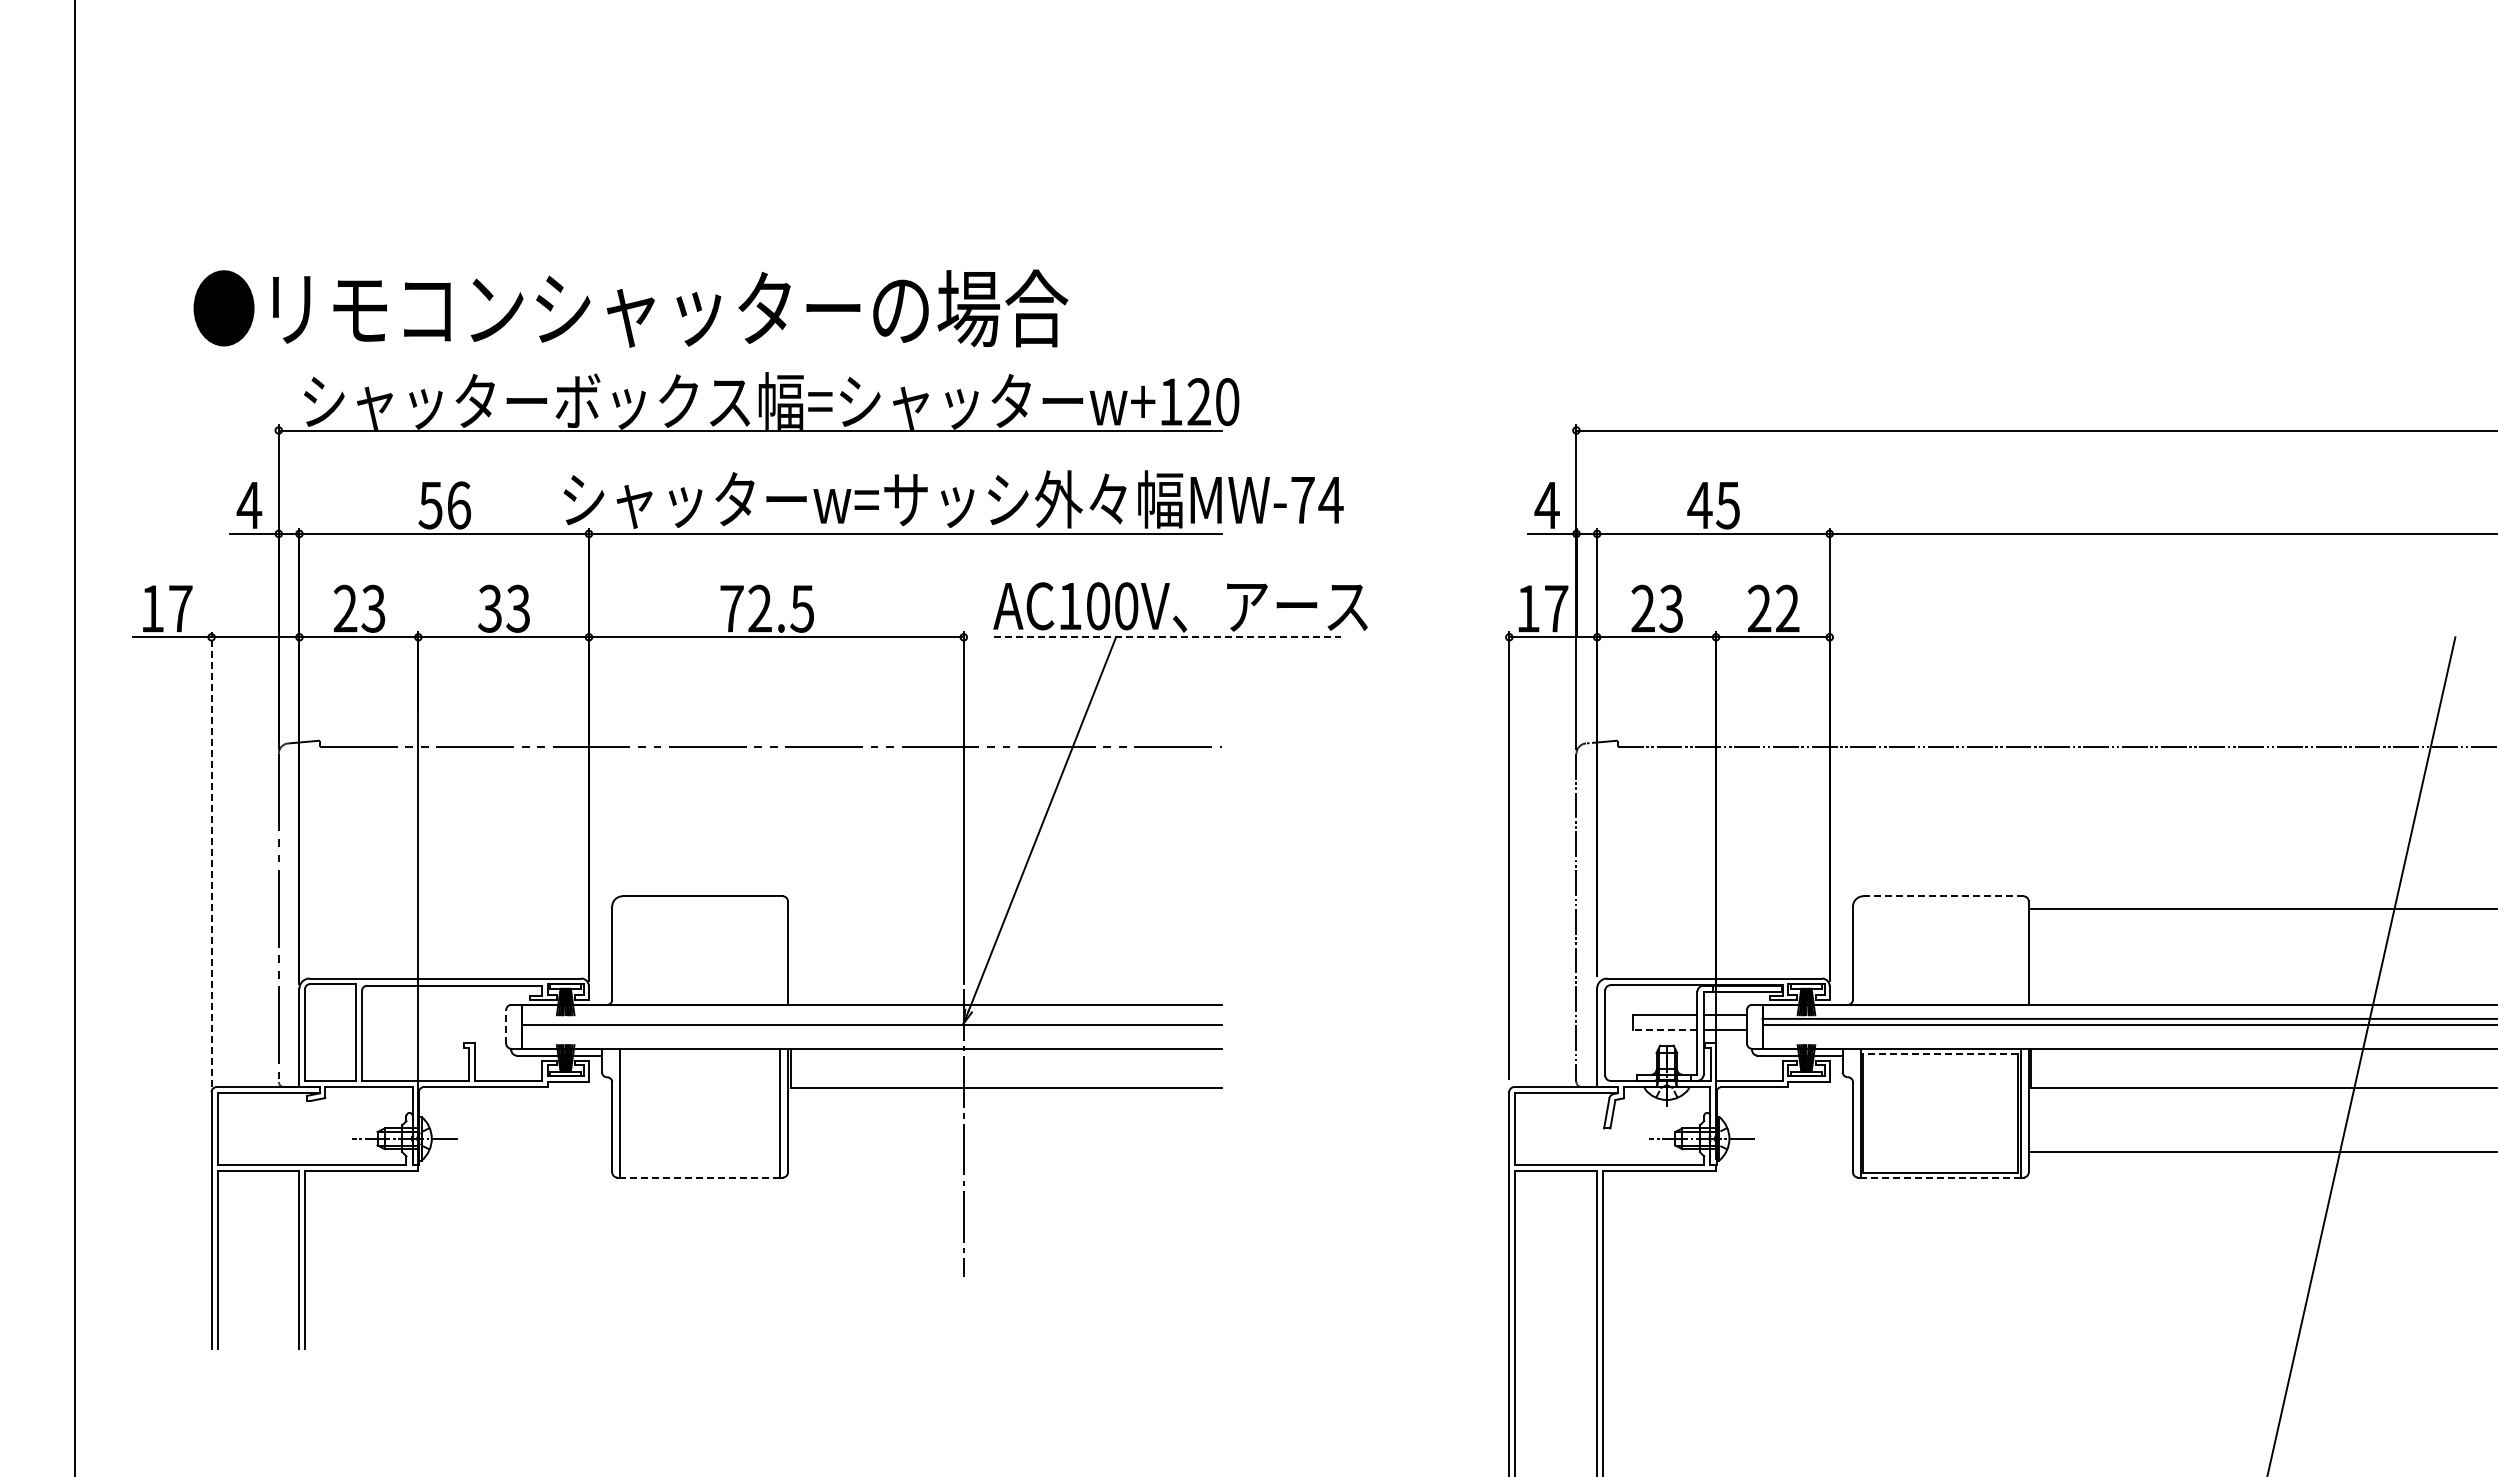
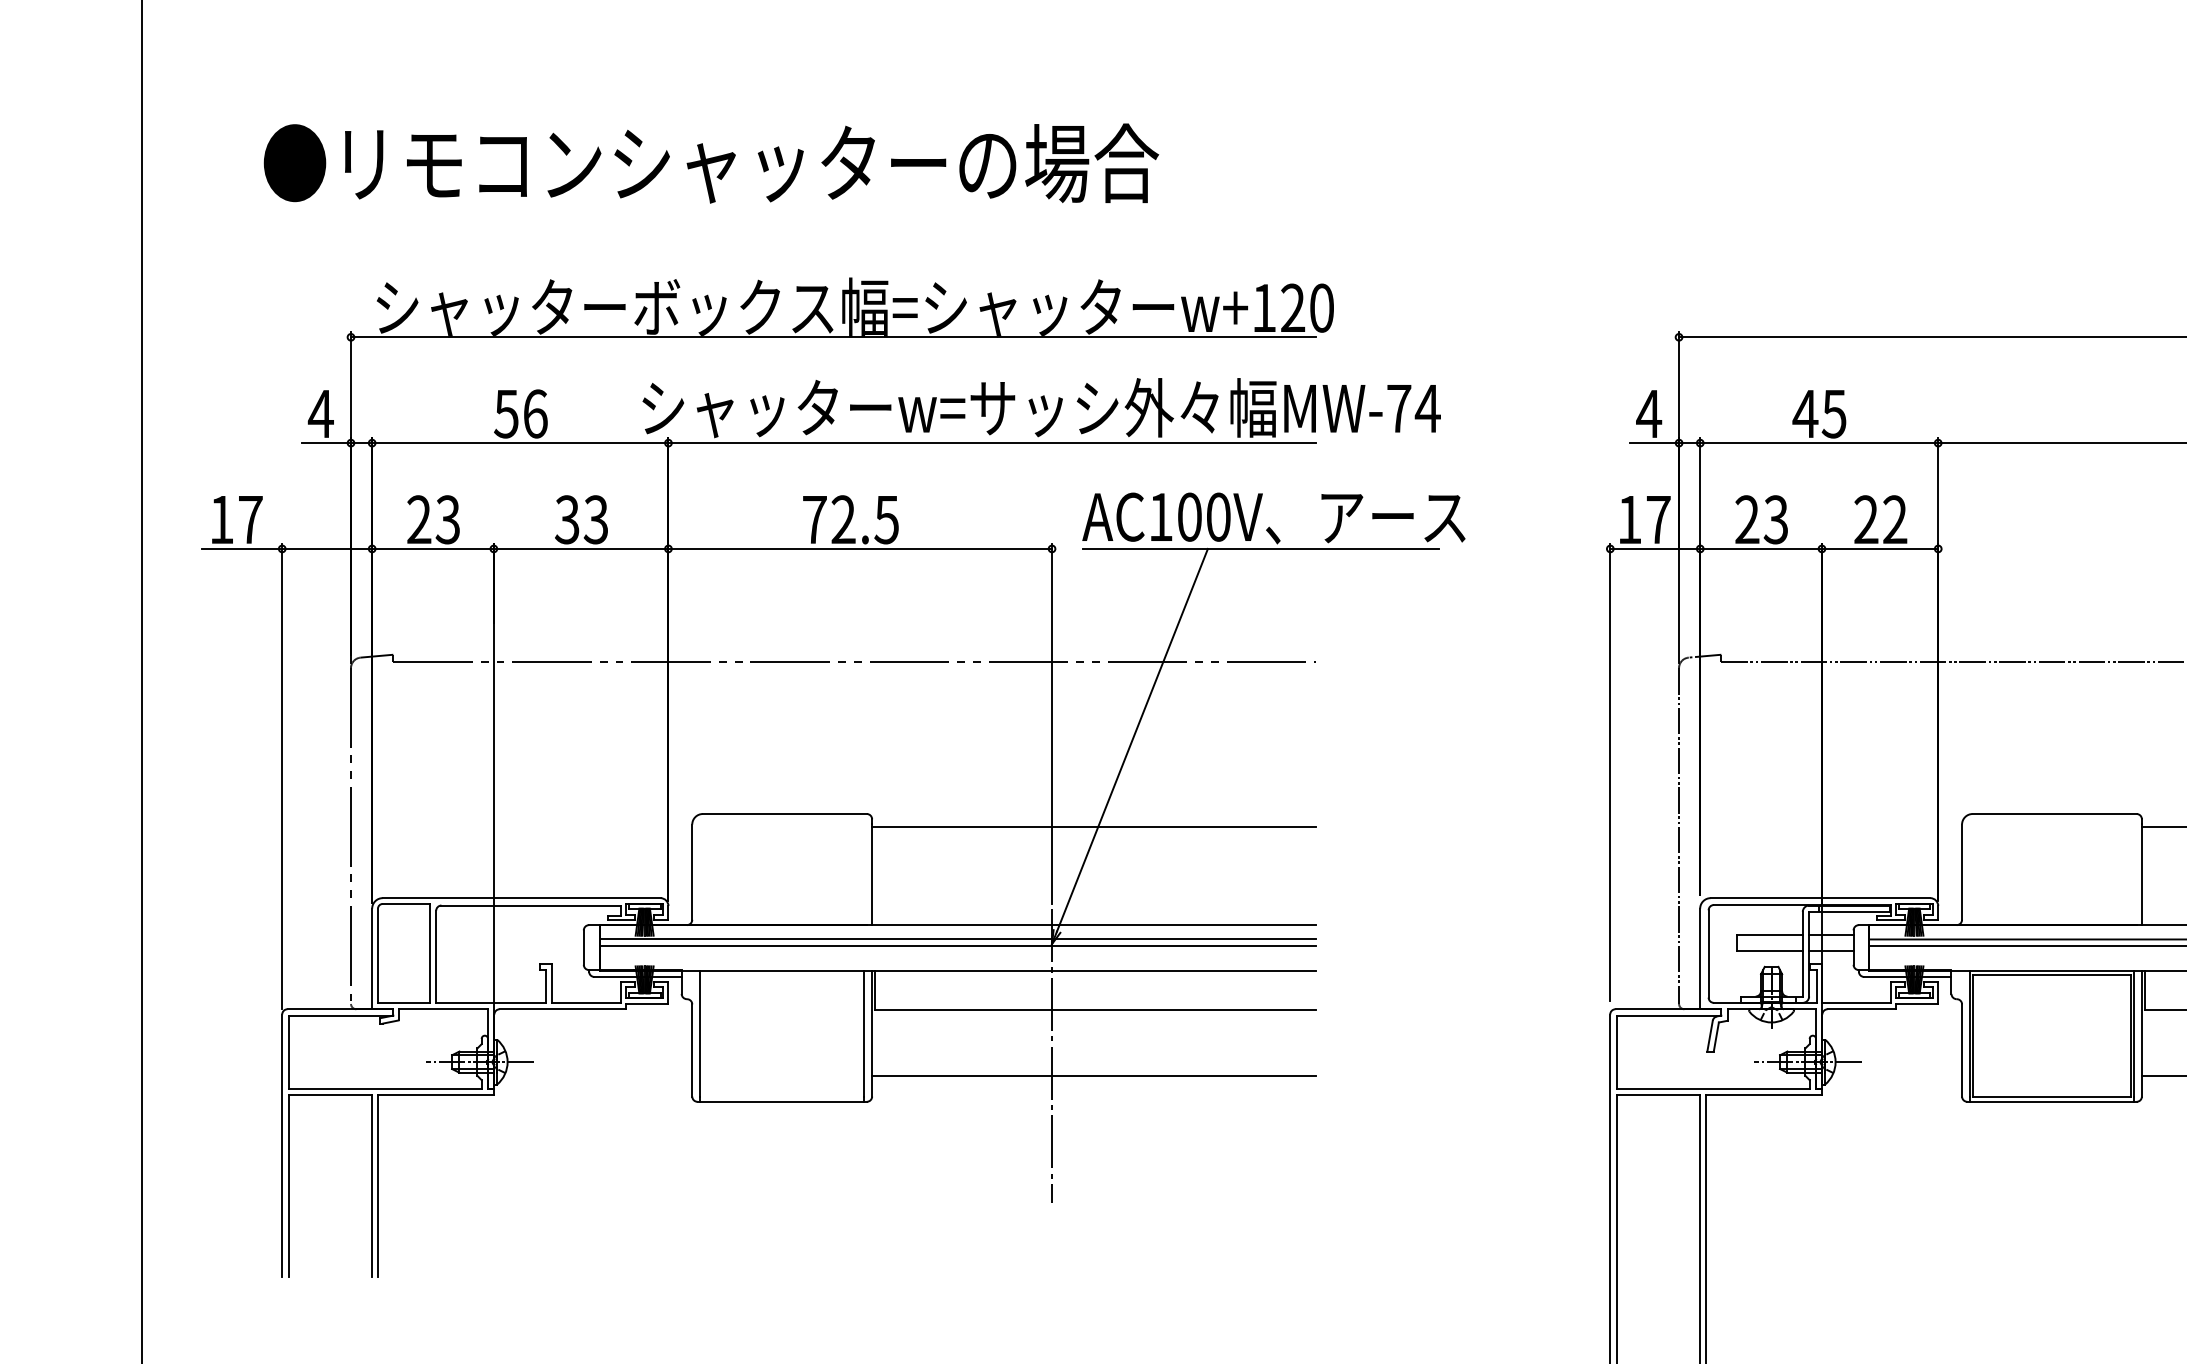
text: (630, 308) -> (710, 163), moved
line: (1167, 637) -> (1260, 549), dashed -> solid
line: (211, 859) -> (282, 776), dashed -> solid
line: (1943, 896) -> (2054, 814), dashed -> solid
line: (1004, 909) -> (1093, 827), added
line: (871, 1018) -> (957, 939), added
line: (506, 1026) -> (584, 947), dashed -> solid
line: (1664, 1030) -> (1769, 951), dashed -> solid
line: (1940, 1053) -> (2051, 974), dashed -> solid
line: (1004, 1152) -> (1093, 1076), added
line: (699, 1177) -> (781, 1101), dashed -> solid
line: (1940, 1177) -> (2051, 1101), dashed -> solid

